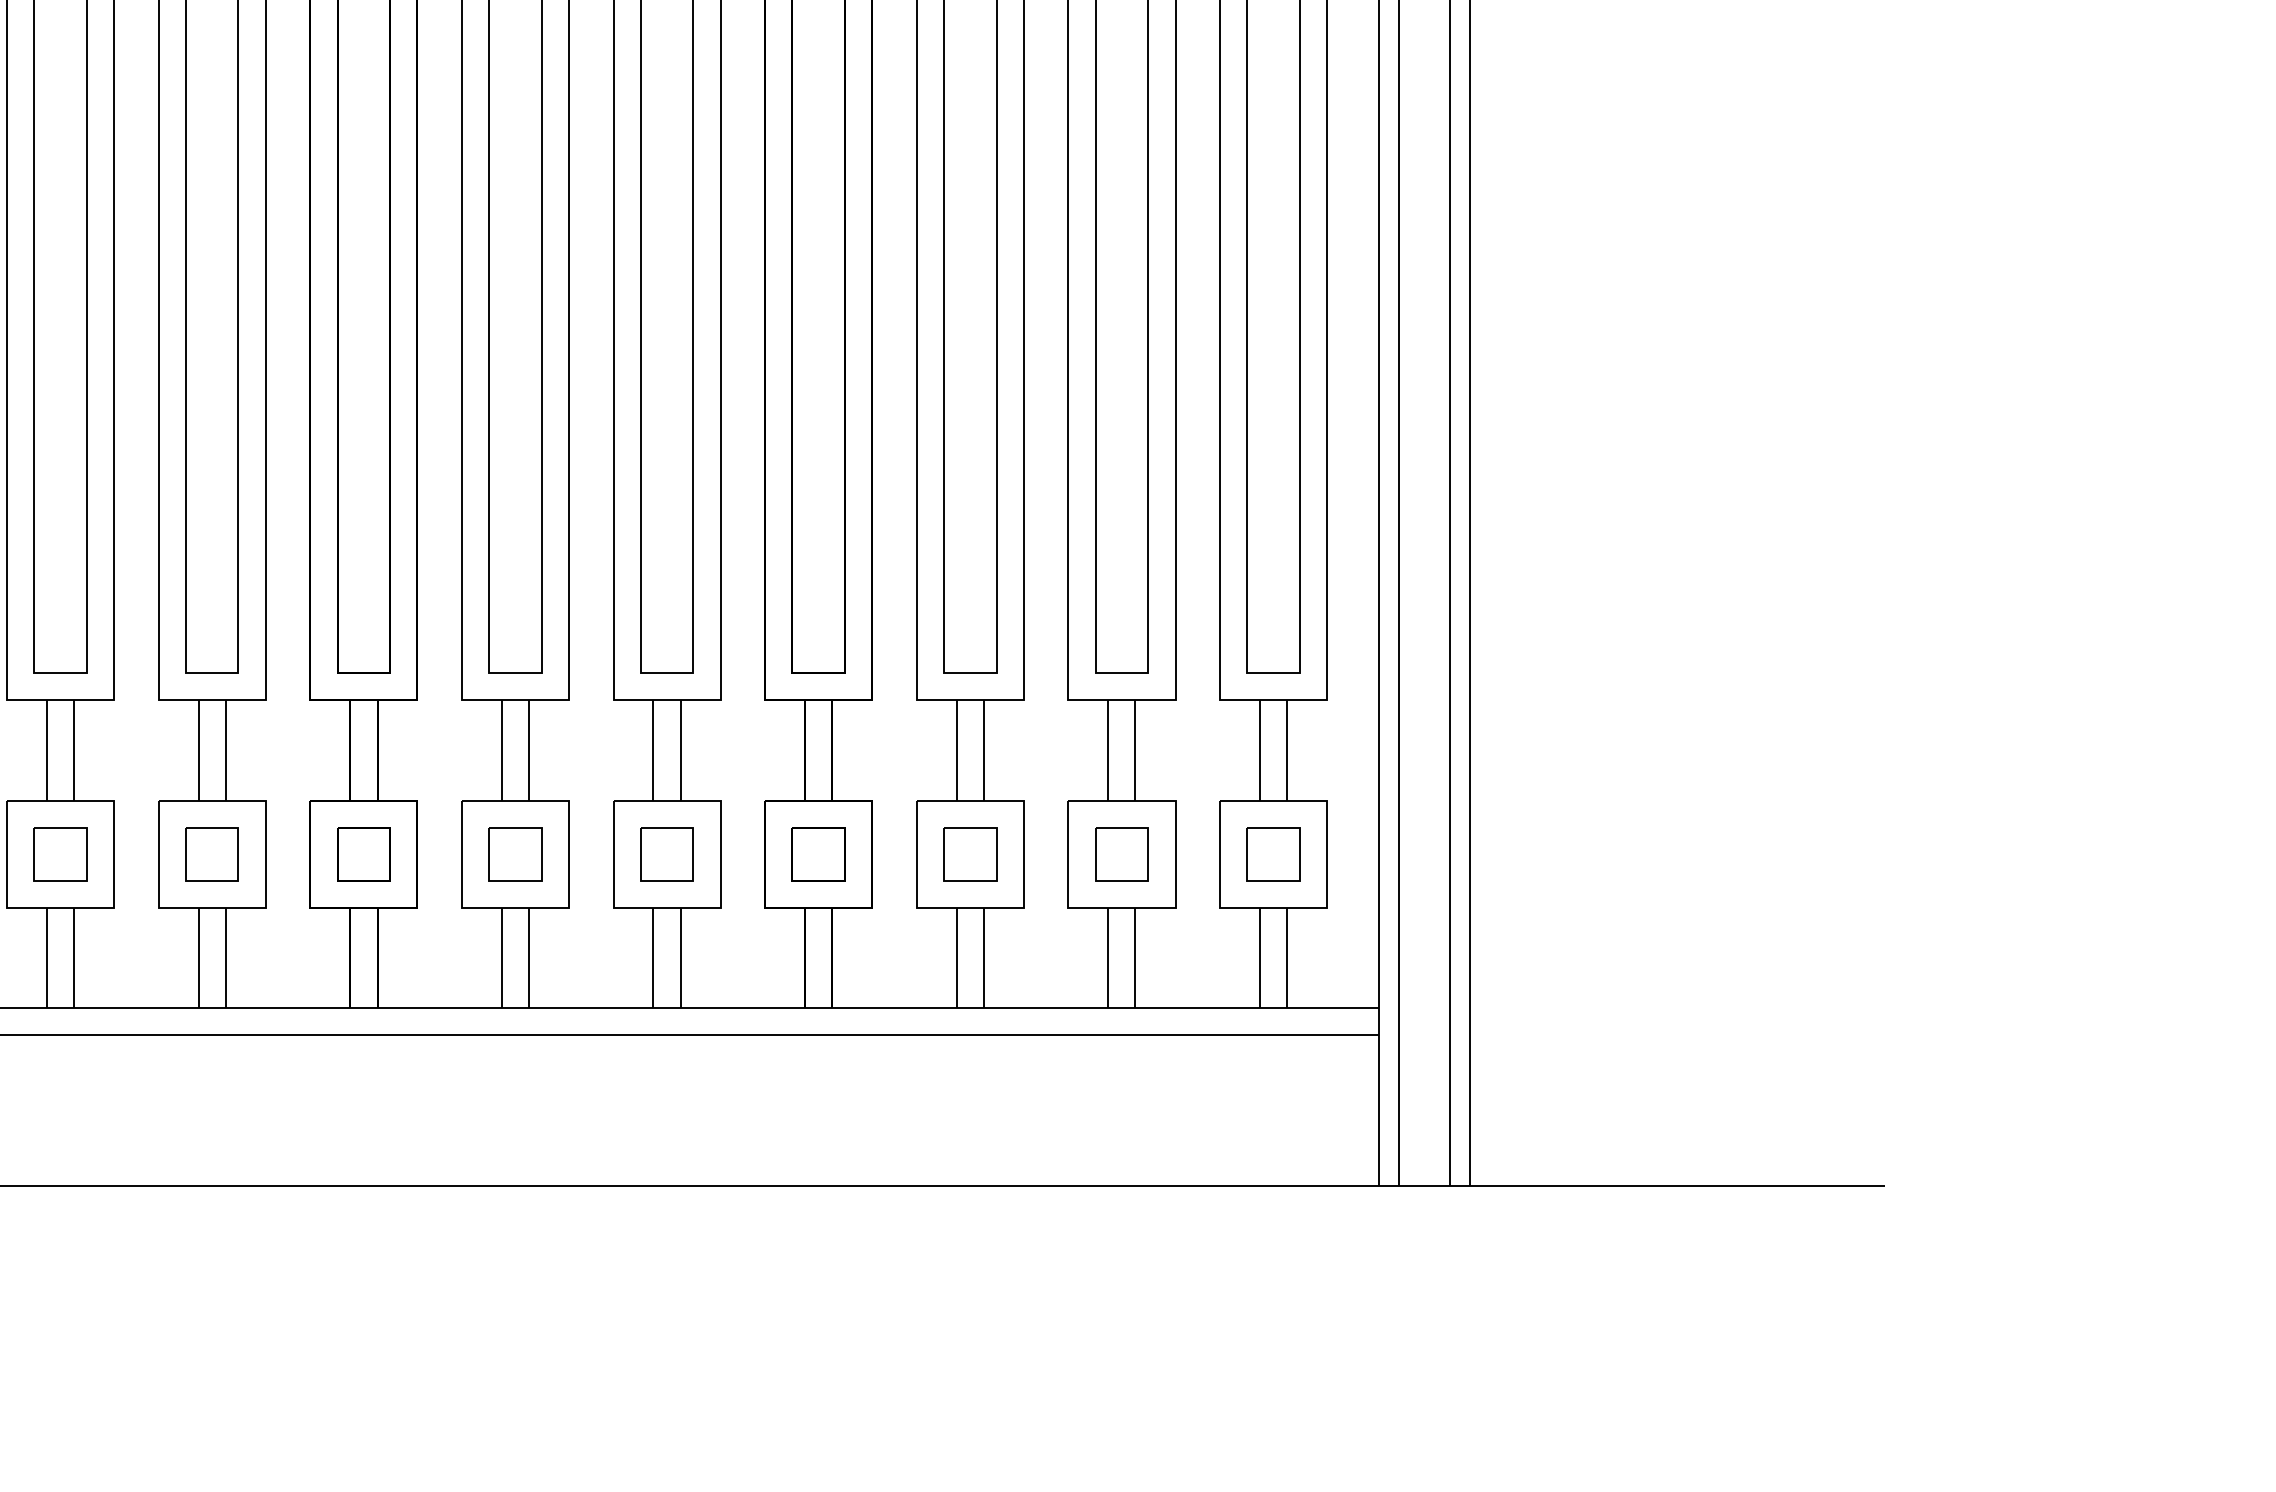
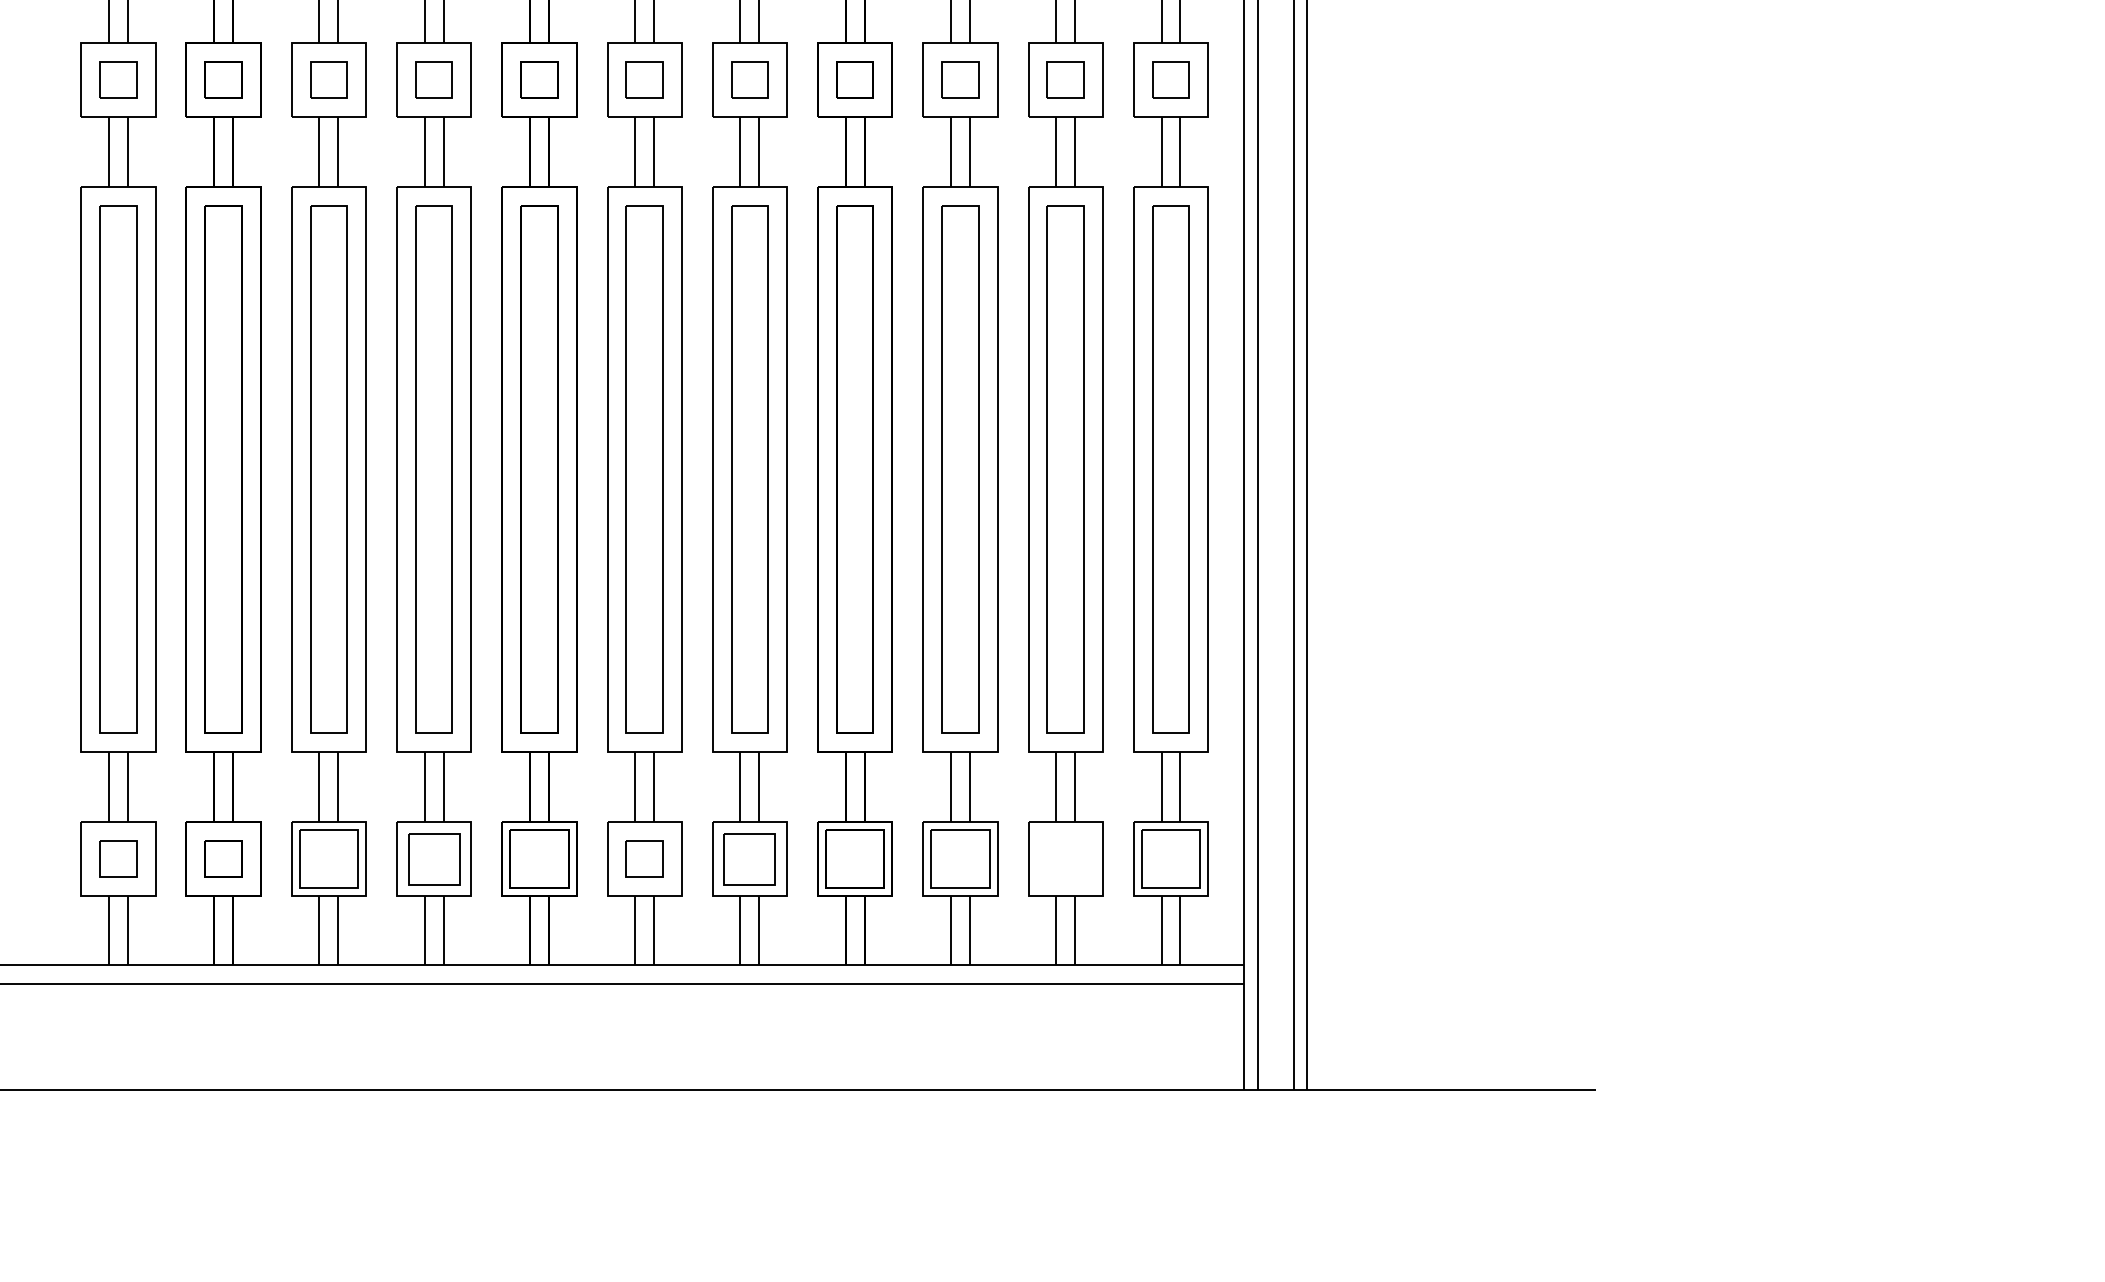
part: (60, 853) -> (328, 858), size x1.6
part: (211, 853) -> (433, 858), size x1.4
part: (364, 853) -> (539, 858), size x1.6
part: (666, 853) -> (749, 858), size x1.4
part: (817, 853) -> (854, 858), size x1.6
part: (970, 853) -> (960, 858), size x1.6
part: (1121, 853) -> (1065, 858), removed
part: (1272, 853) -> (1170, 858), size x1.6

